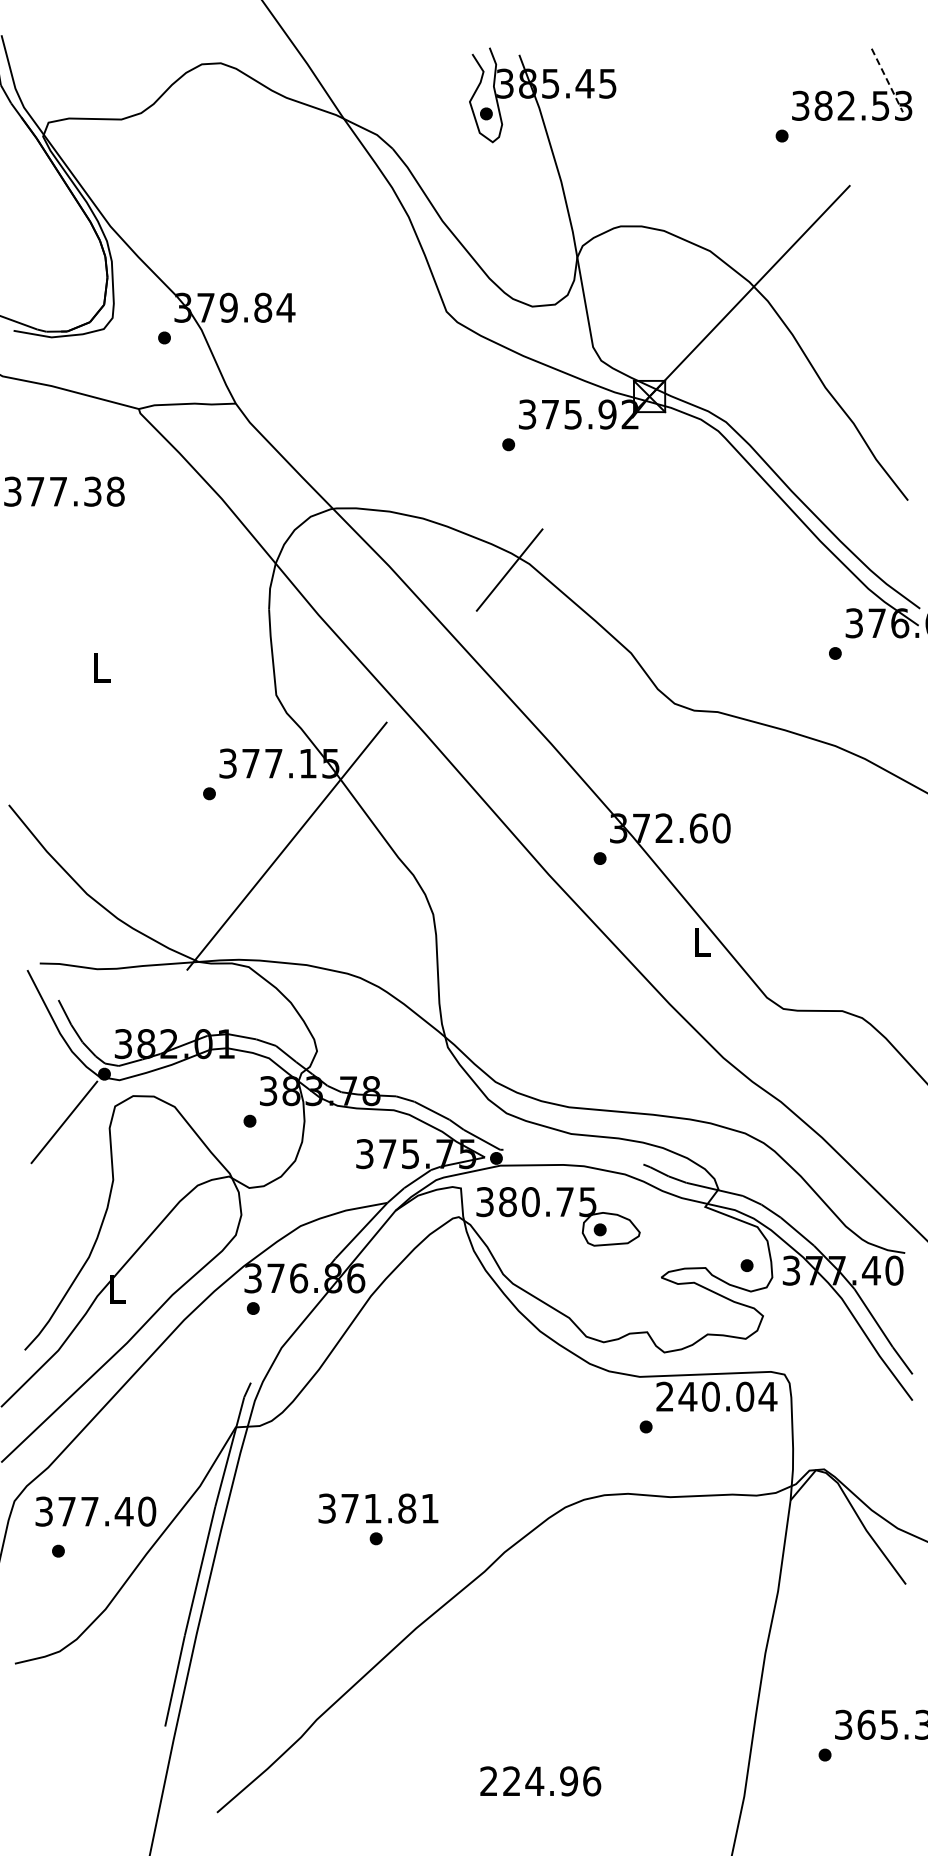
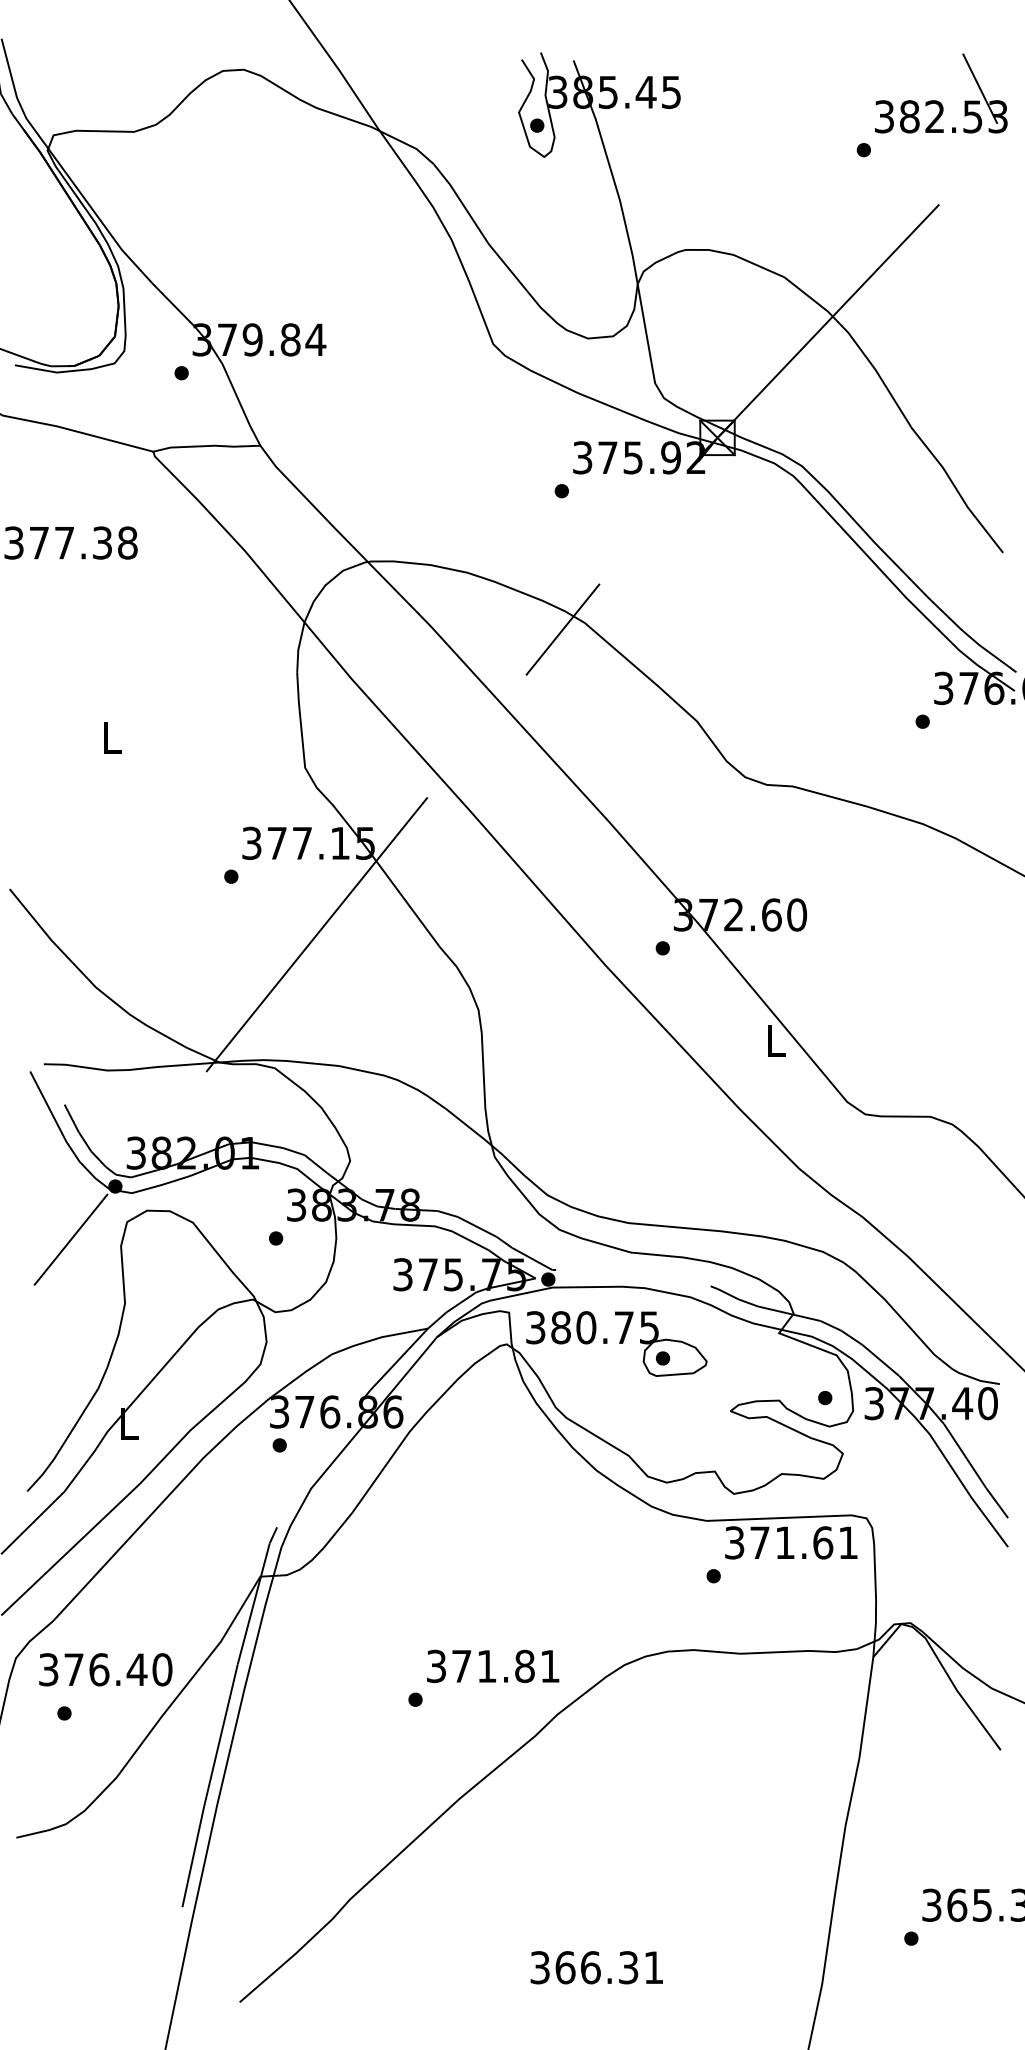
line: (887, 80) -> (980, 88), dashed -> solid
text: (716, 1396) -> (791, 1542), 240.04 -> 371.61
text: (378, 1508) -> (493, 1666), moved
text: (90, 1511) -> (99, 1669), 377.40 -> 376.40
text: (540, 1781) -> (597, 1967), 224.96 -> 366.31

